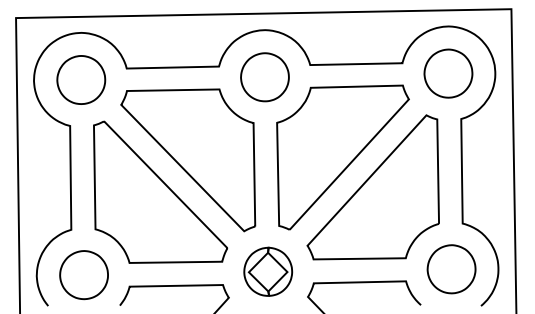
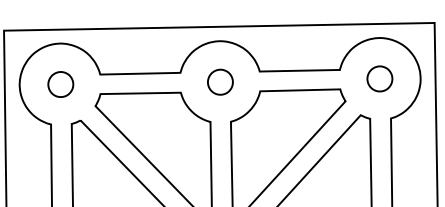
part: (448, 73) -> (379, 78), size x0.6
part: (264, 77) -> (219, 82), size x0.6
part: (81, 79) -> (60, 84), size x0.6

